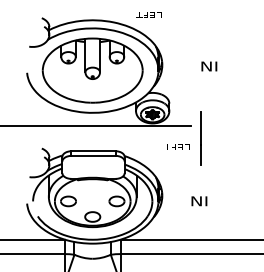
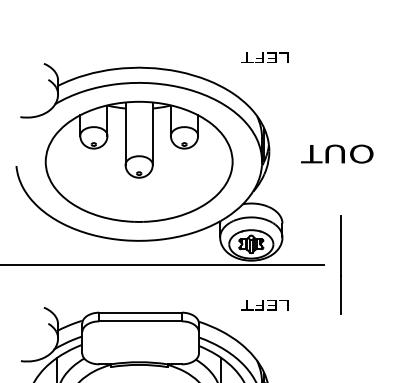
text: (148, 14) -> (264, 56), moved
text: (198, 66) -> (337, 154), IN -> OUT
line: (200, 138) -> (340, 264), moved
text: (178, 146) -> (267, 303), moved

